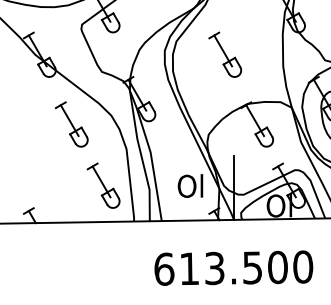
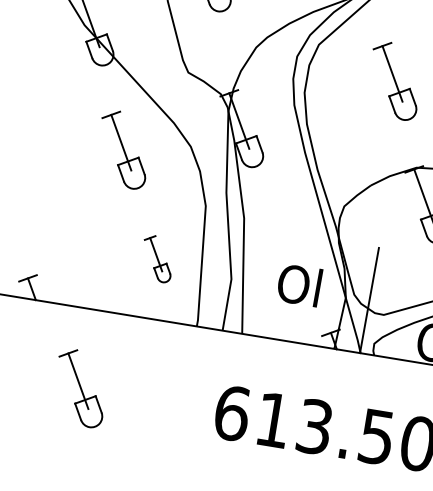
part: (103, 185) -> (157, 258), size x0.6
part: (71, 270) -> (80, 388), added

